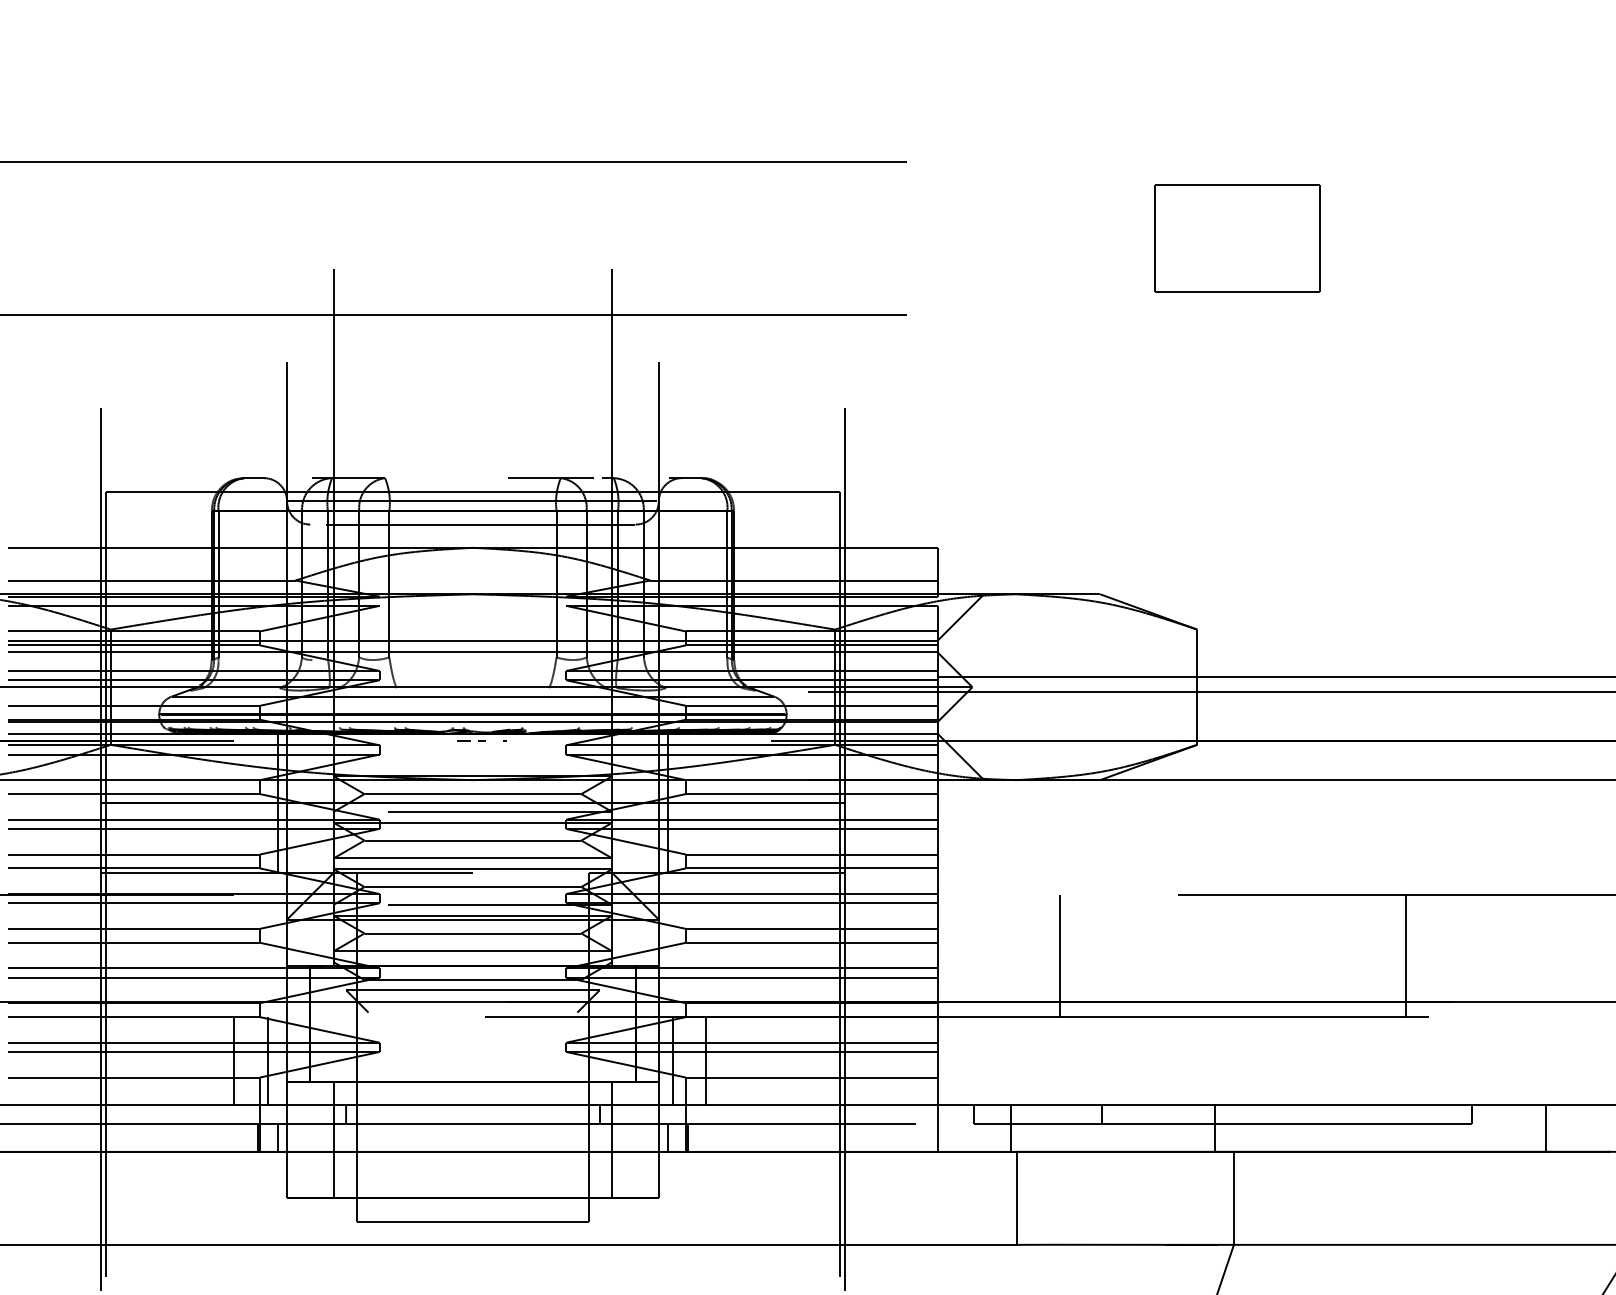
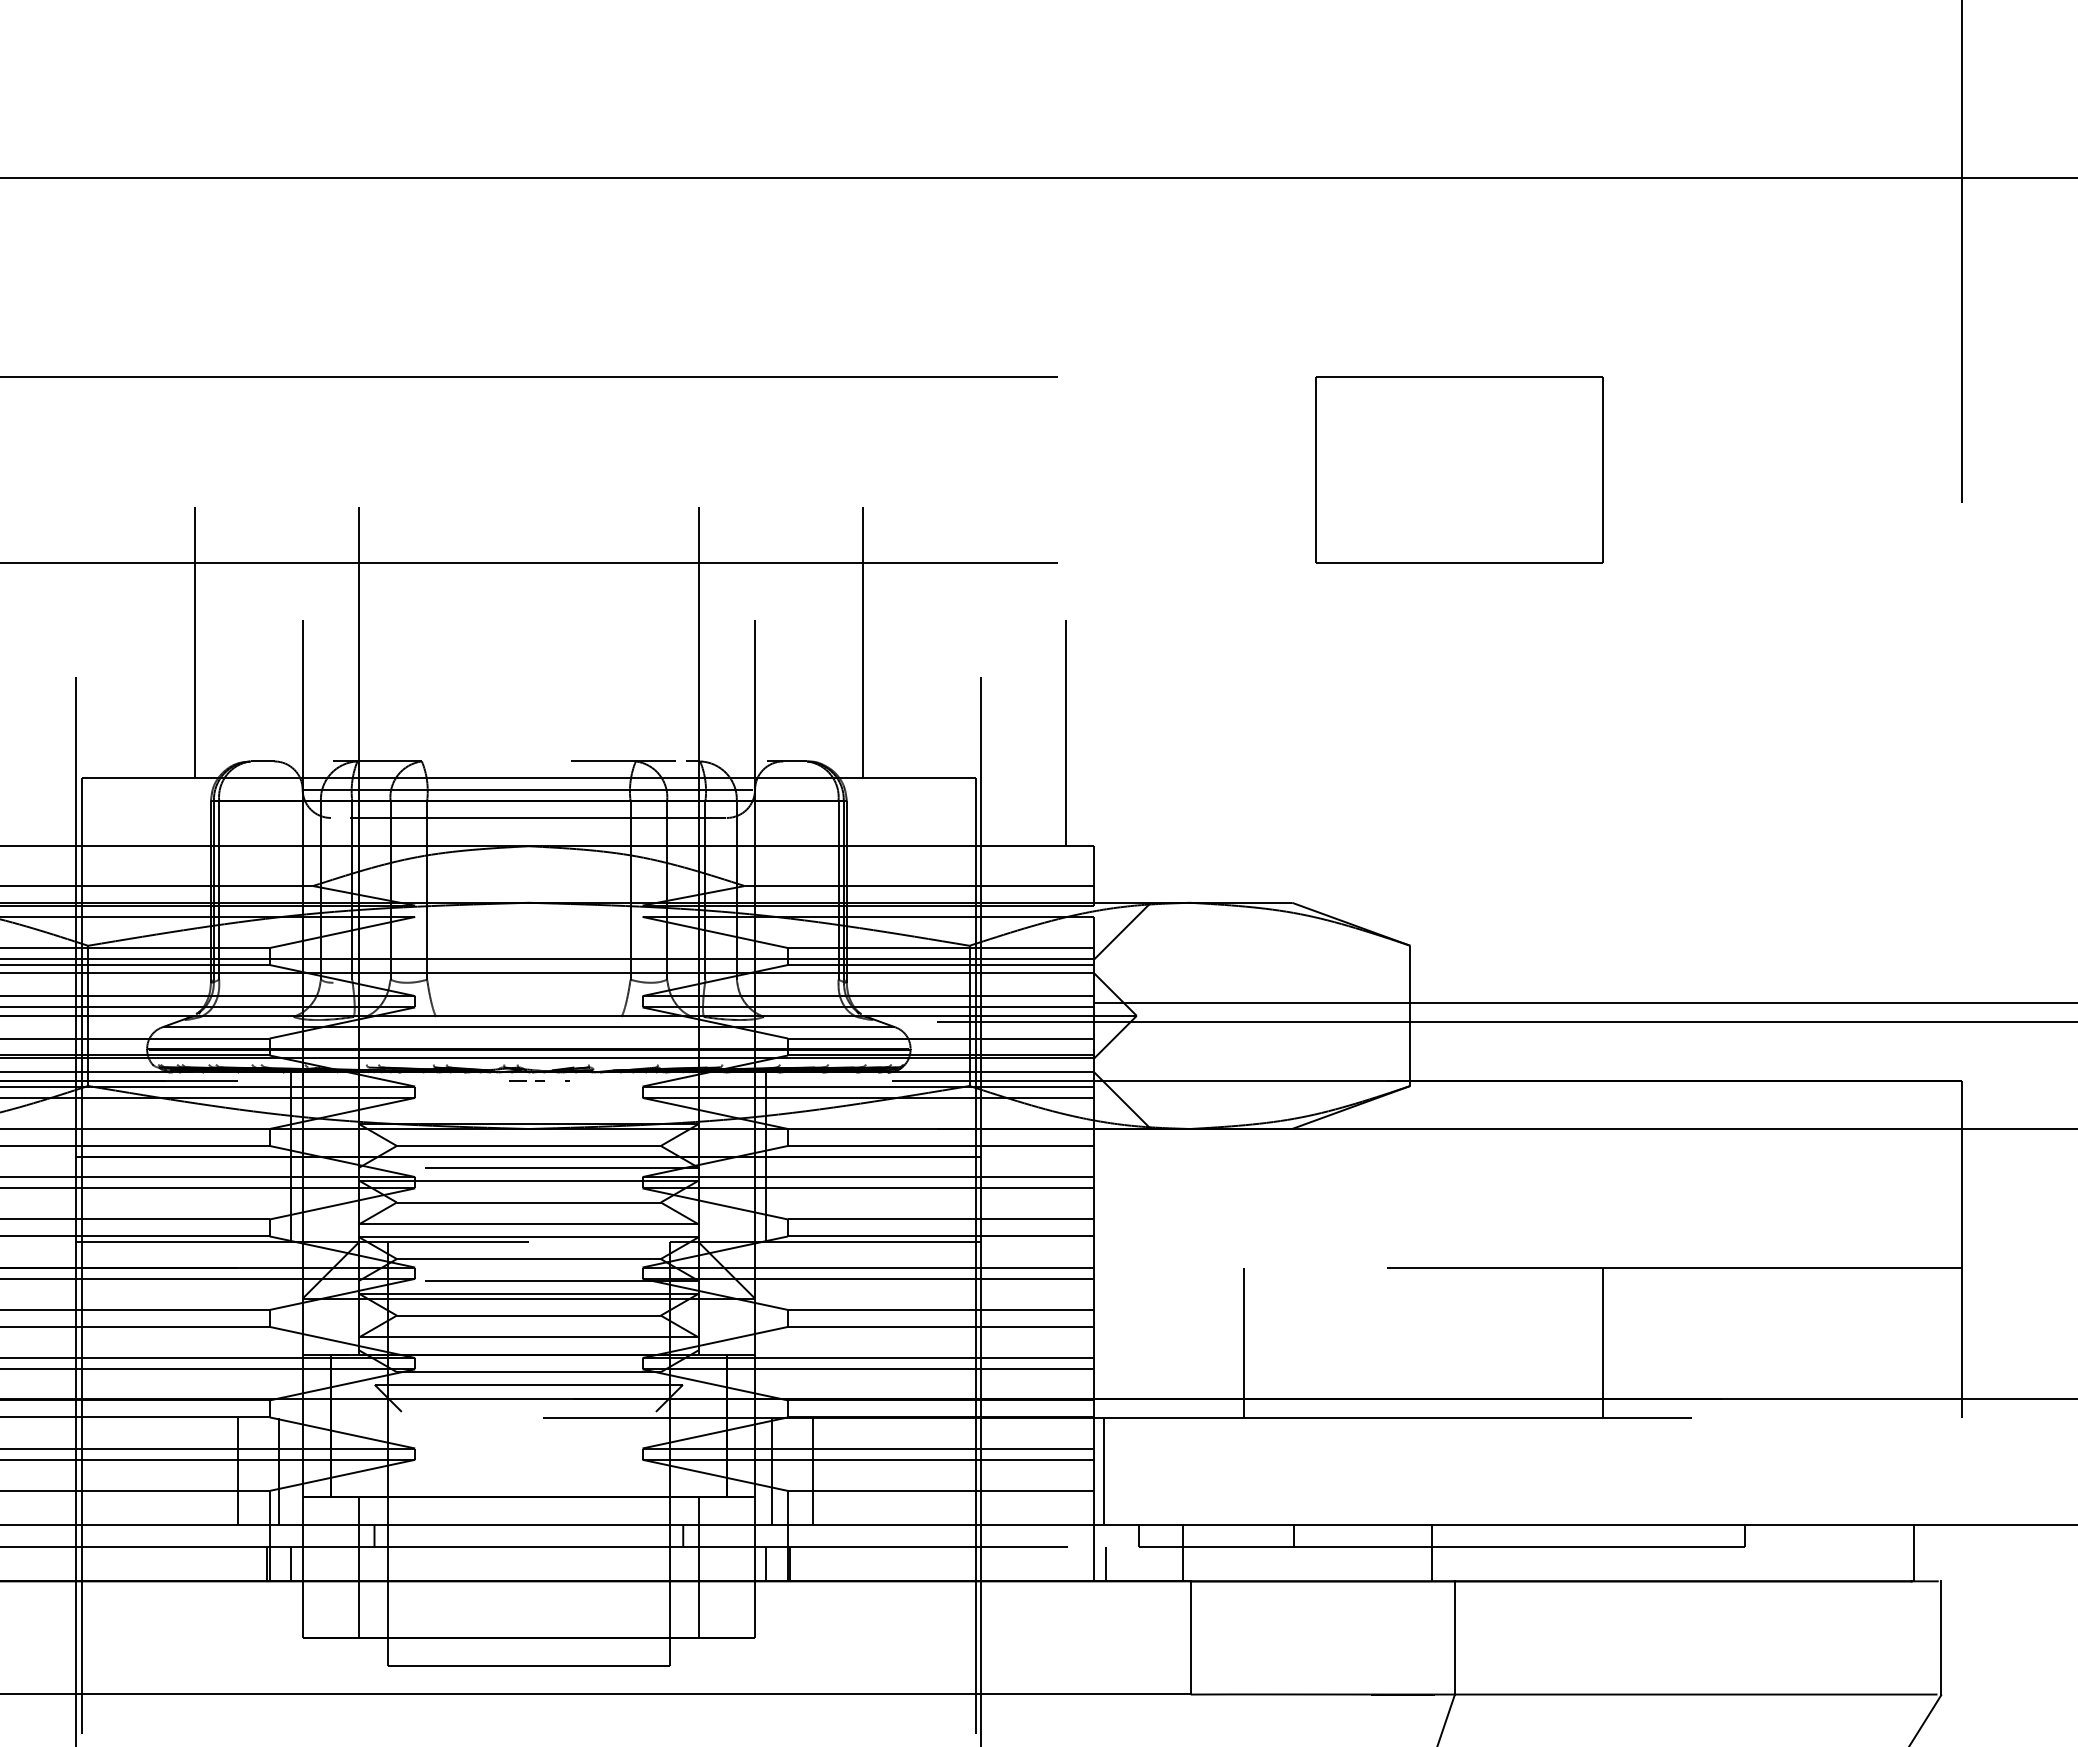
part: (1237, 238) -> (1459, 469), size x1.43
line: (199, 380) -> (195, 642), added
line: (747, 380) -> (862, 642), added
line: (914, 455) -> (1066, 733), added
line: (1406, 955) -> (1602, 1342), moved
line: (945, 1060) -> (1104, 1470), added
line: (1545, 1128) -> (1914, 1552), moved
line: (946, 1138) -> (1105, 1564), added

